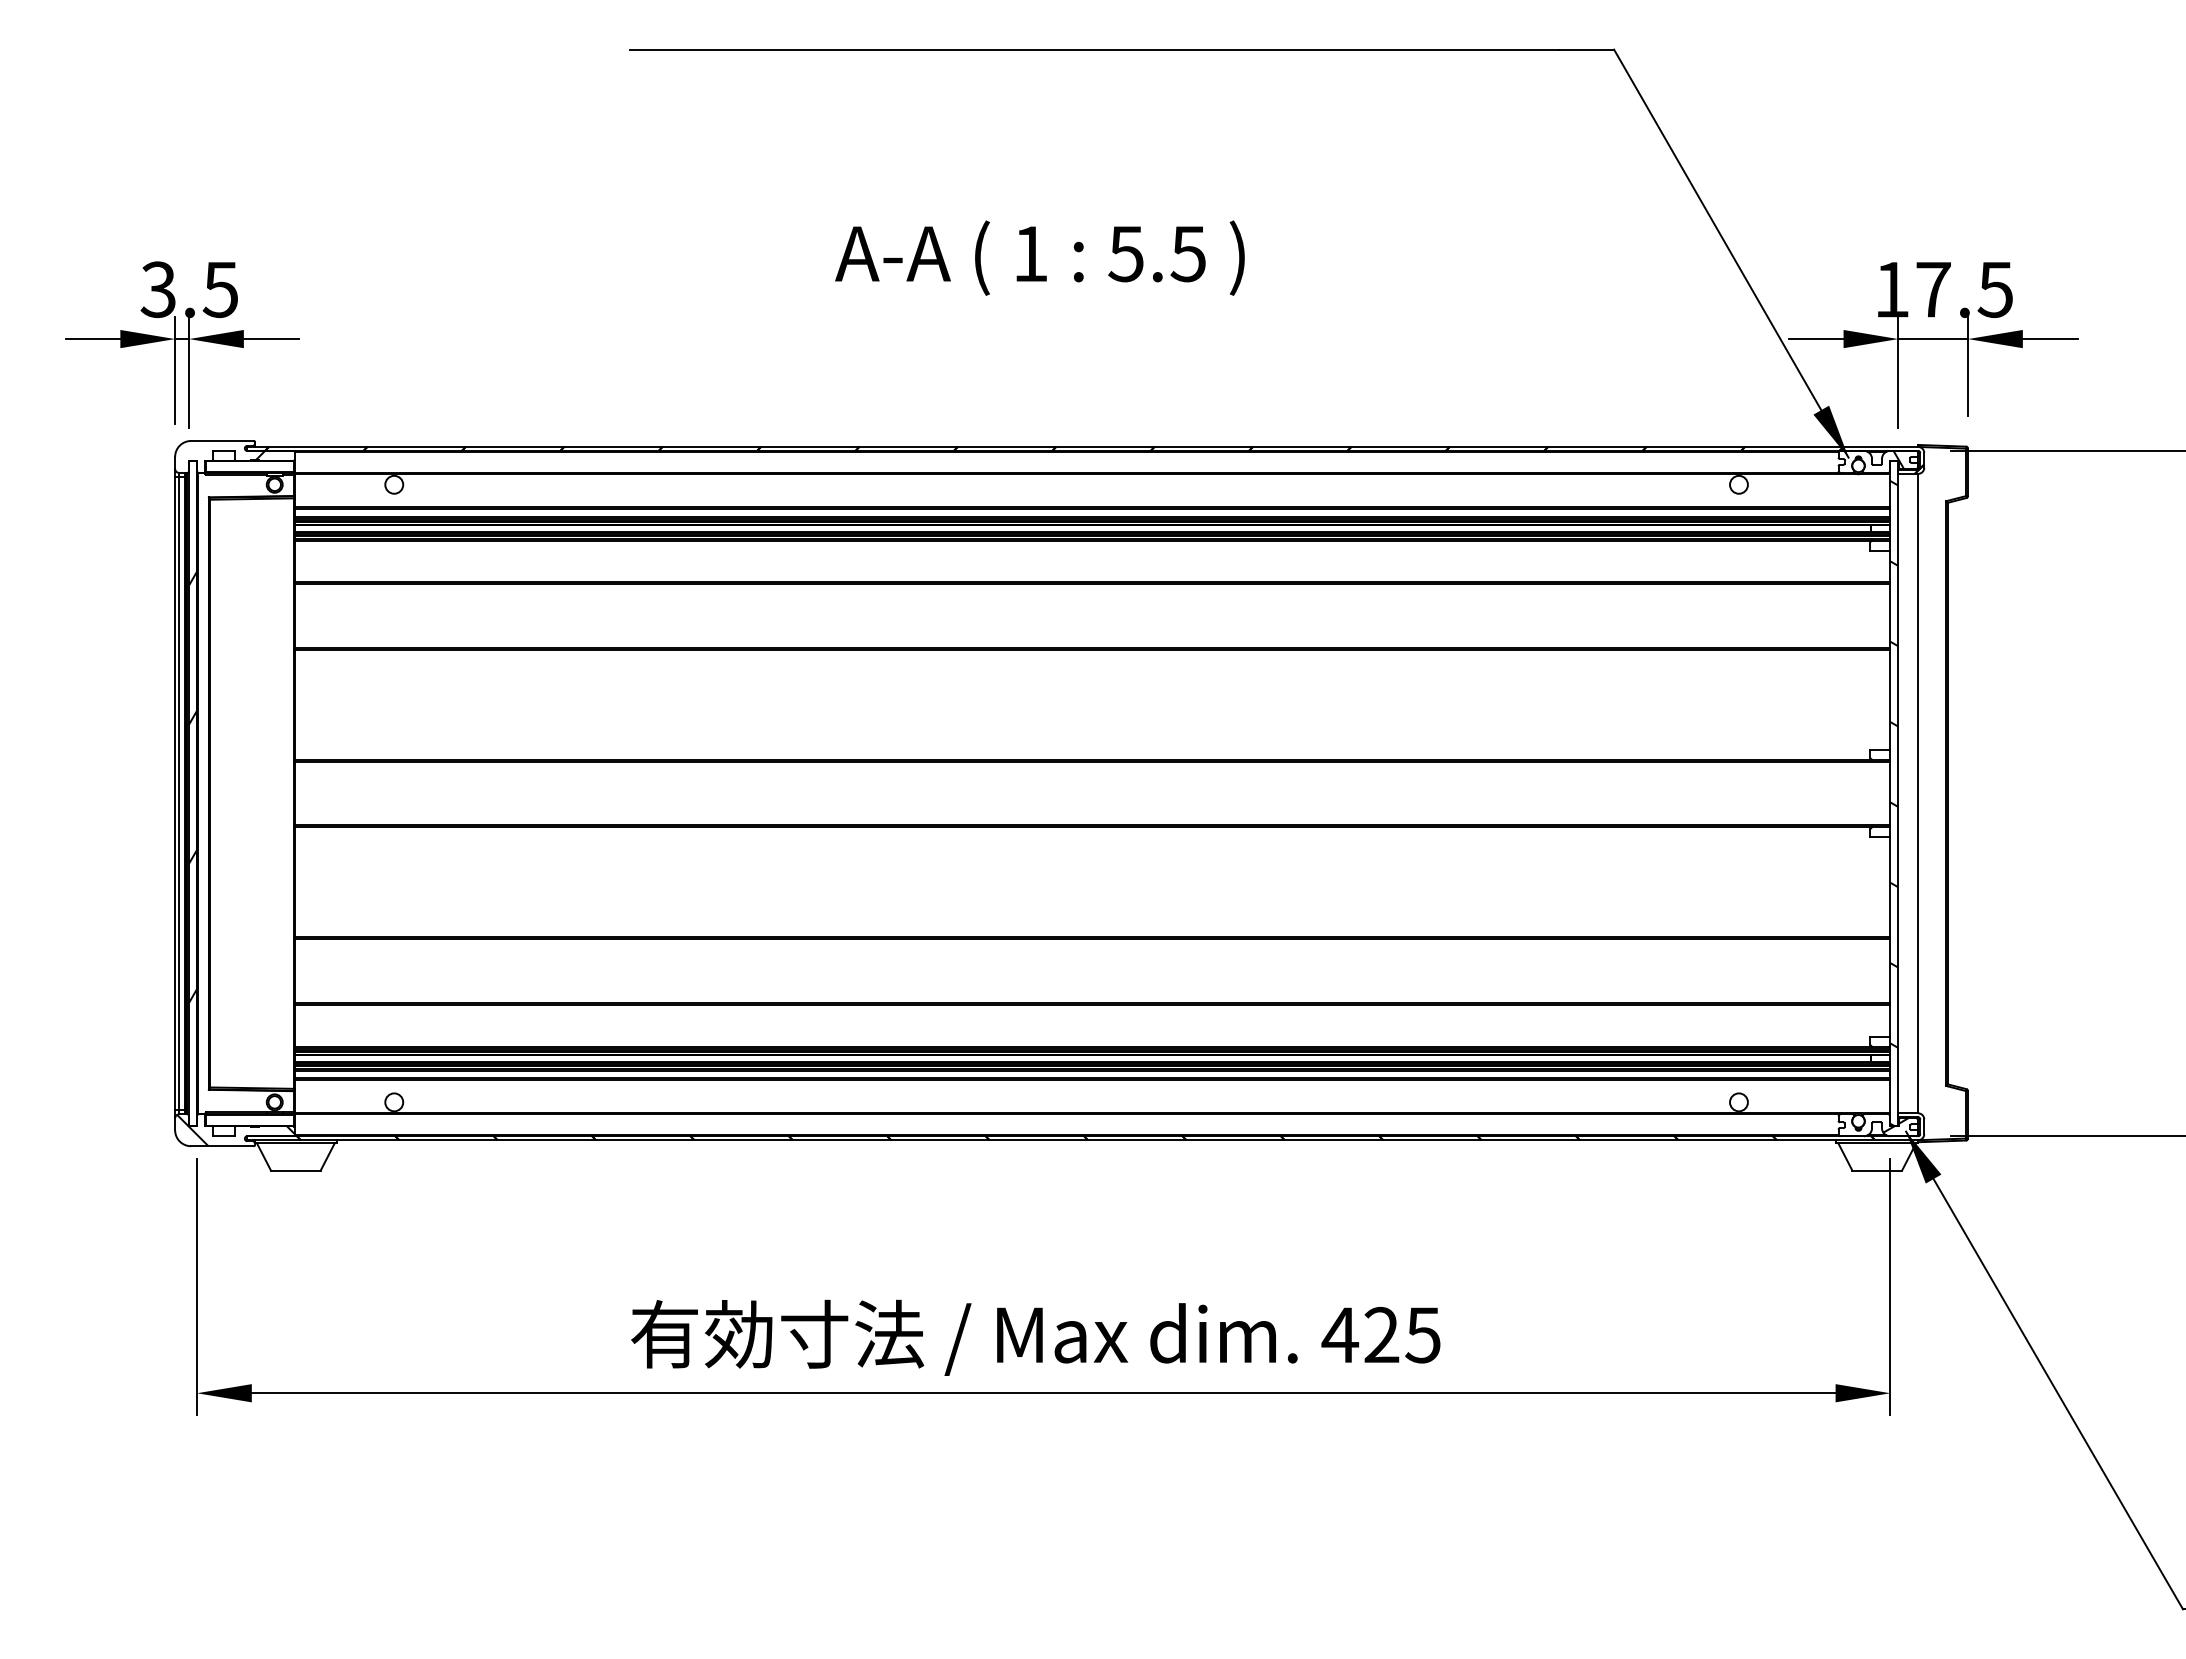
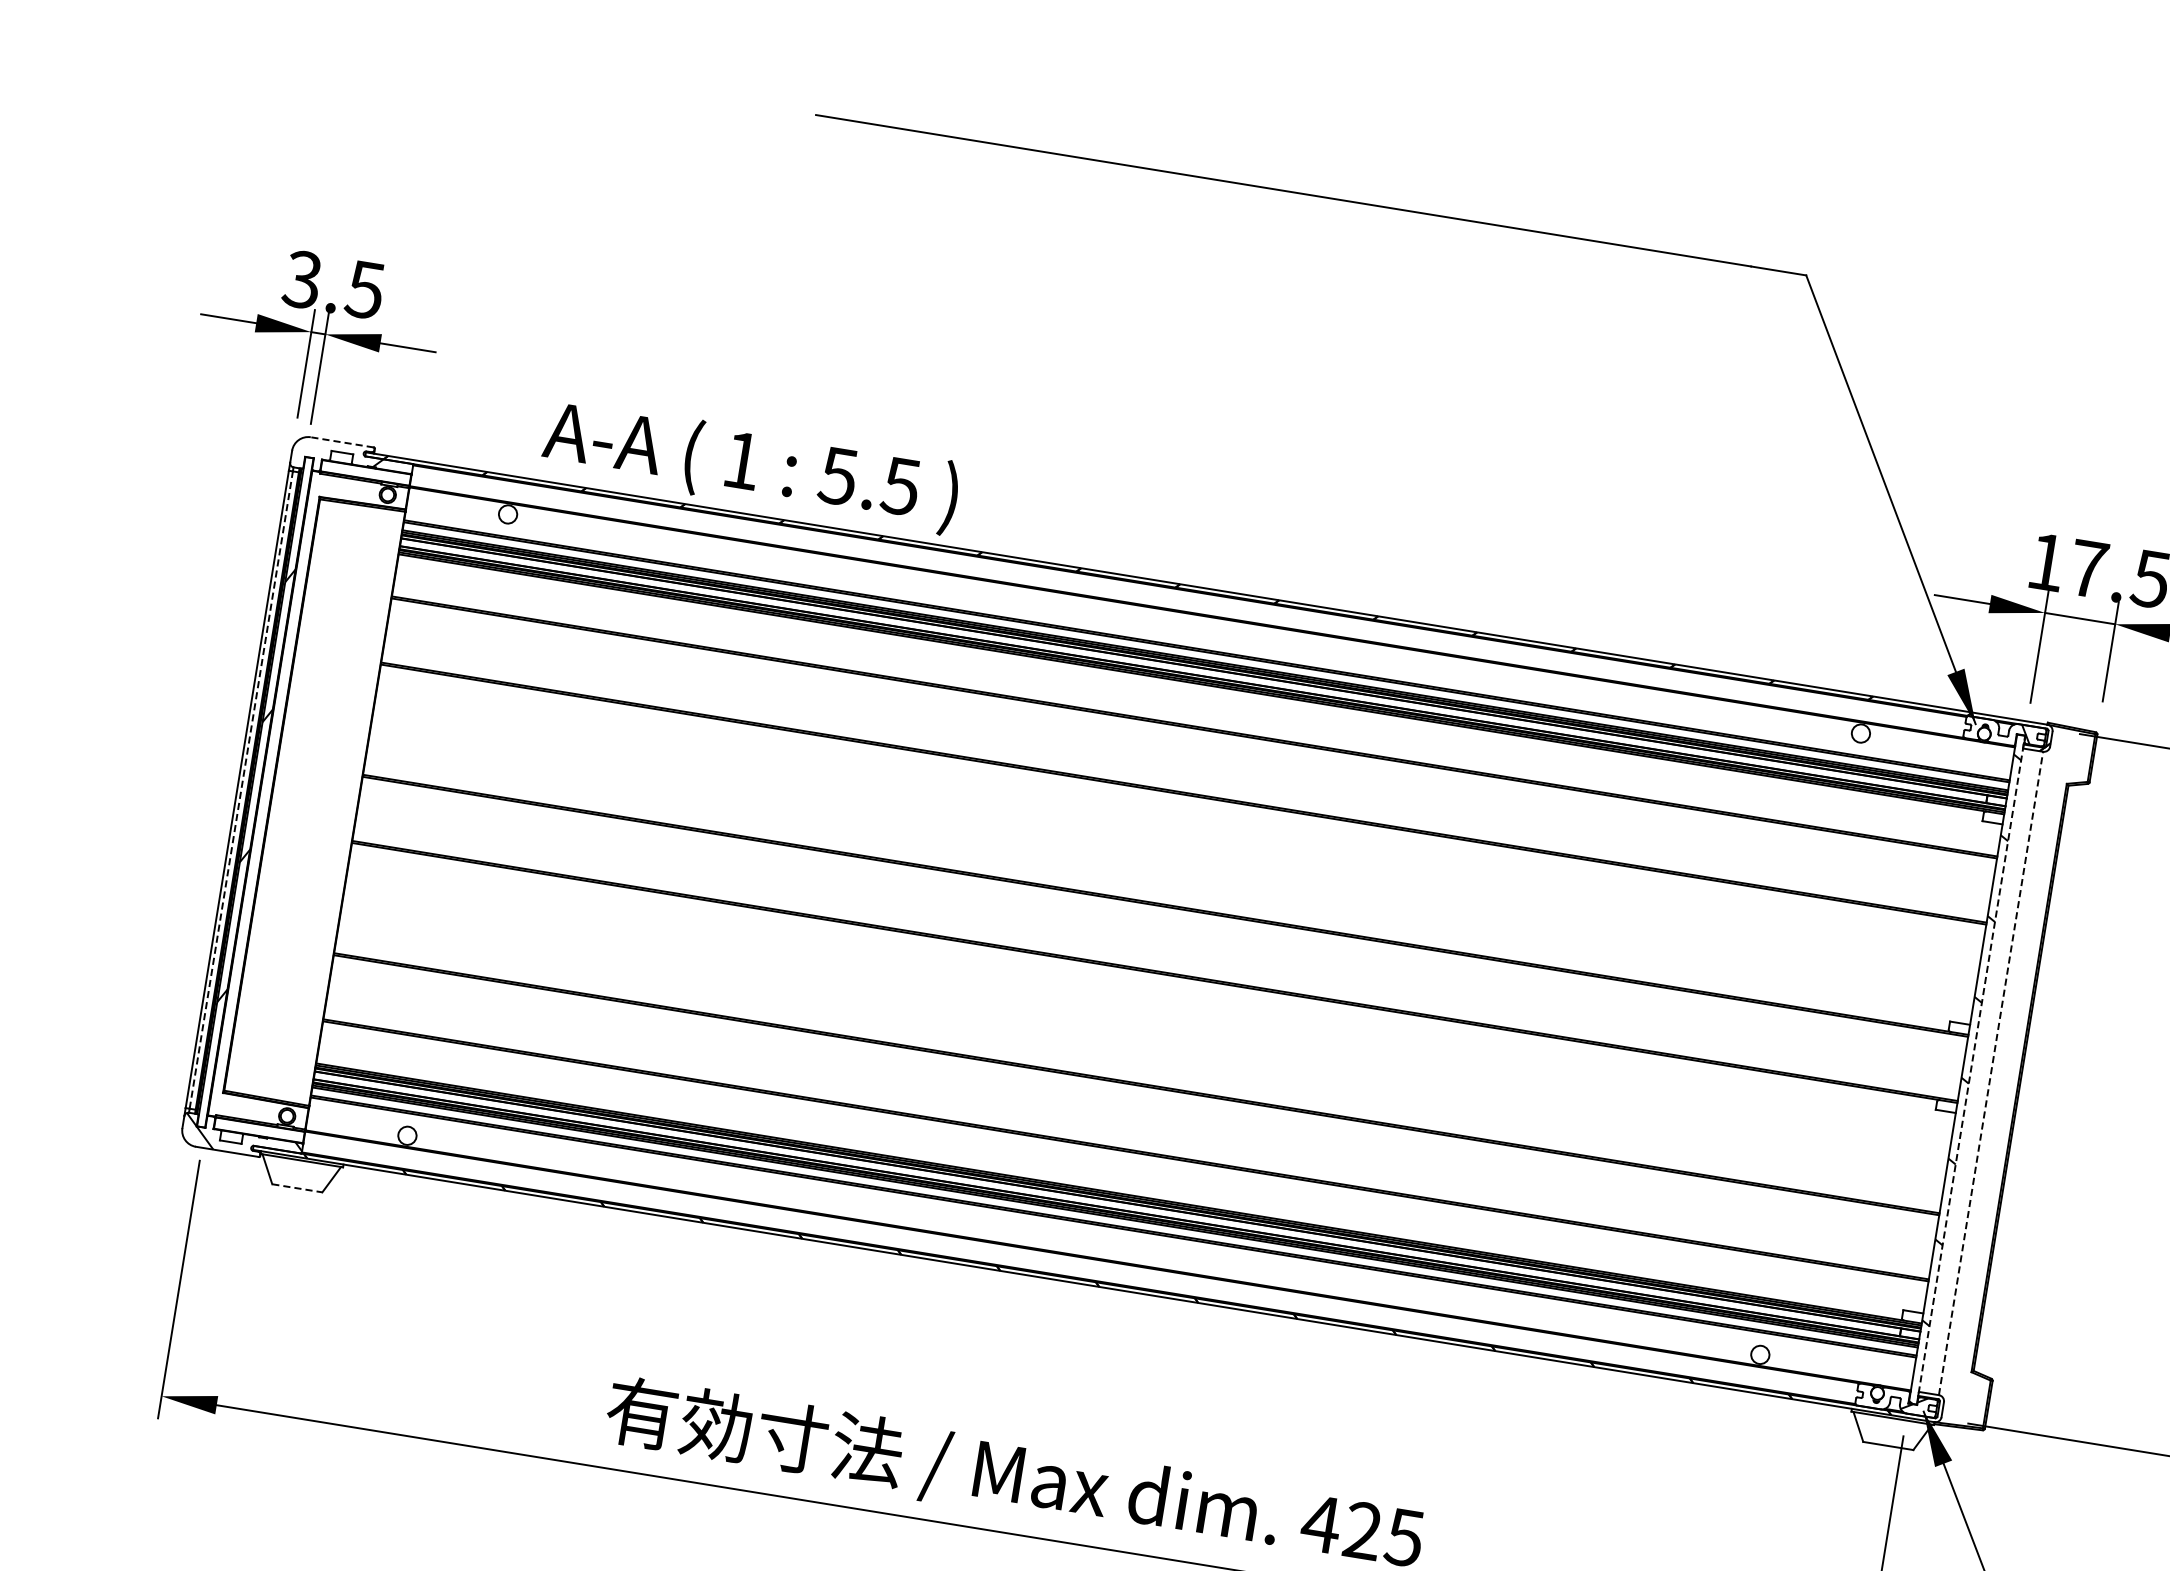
text: (1039, 257) -> (750, 465), moved
line: (221, 440) -> (341, 441), solid -> dashed
line: (179, 793) -> (241, 790), solid -> dashed
line: (1898, 793) -> (1971, 1070), solid -> dashed
line: (1918, 793) -> (1991, 1073), solid -> dashed
line: (295, 1170) -> (296, 1188), solid -> dashed

